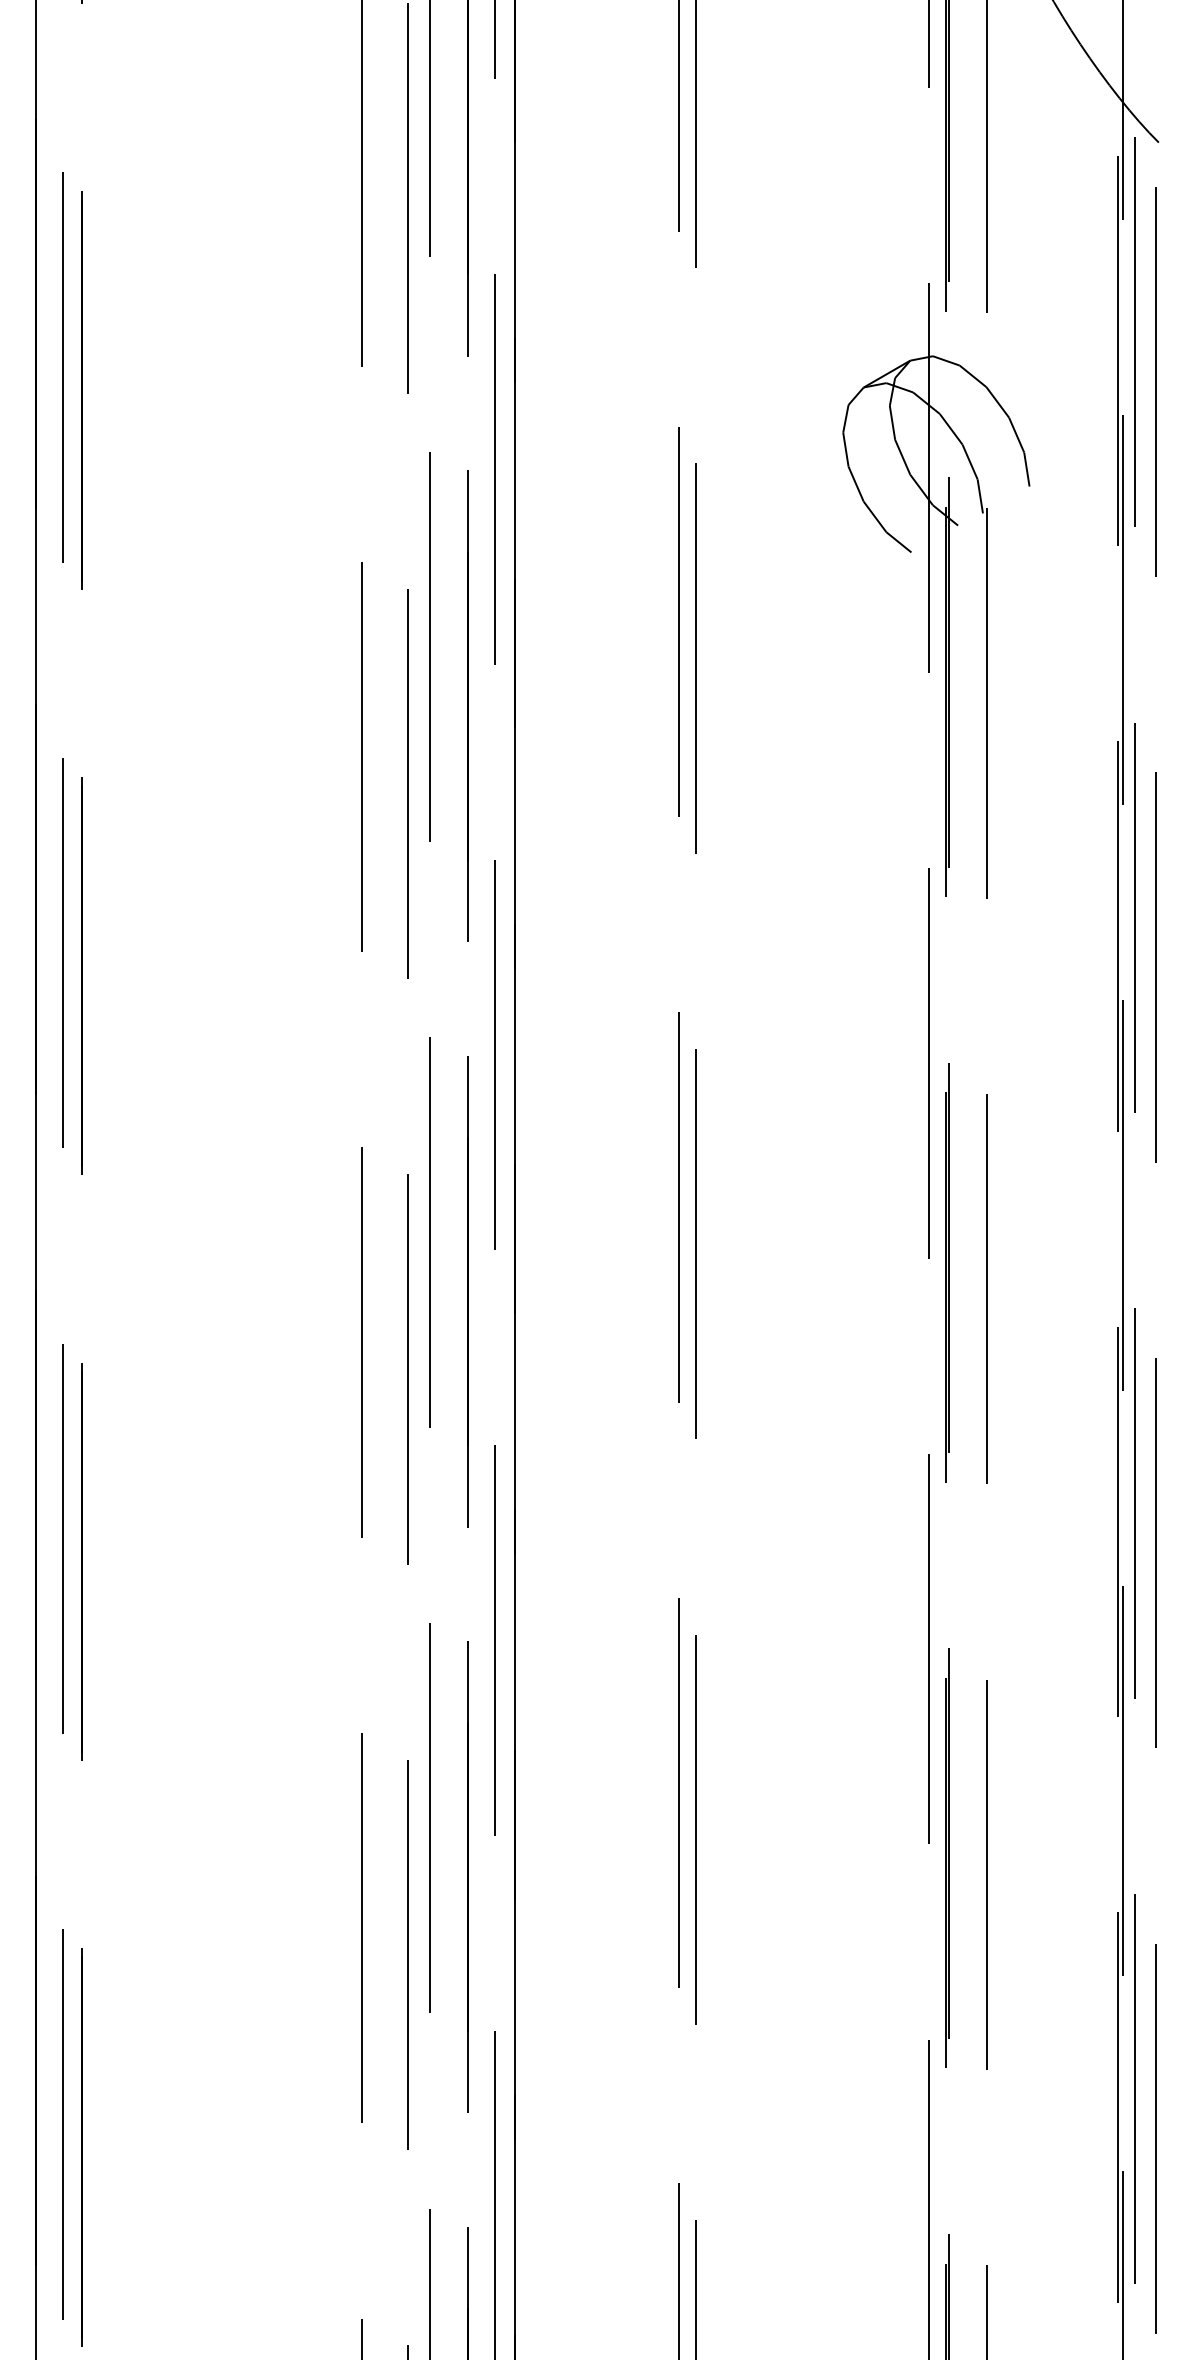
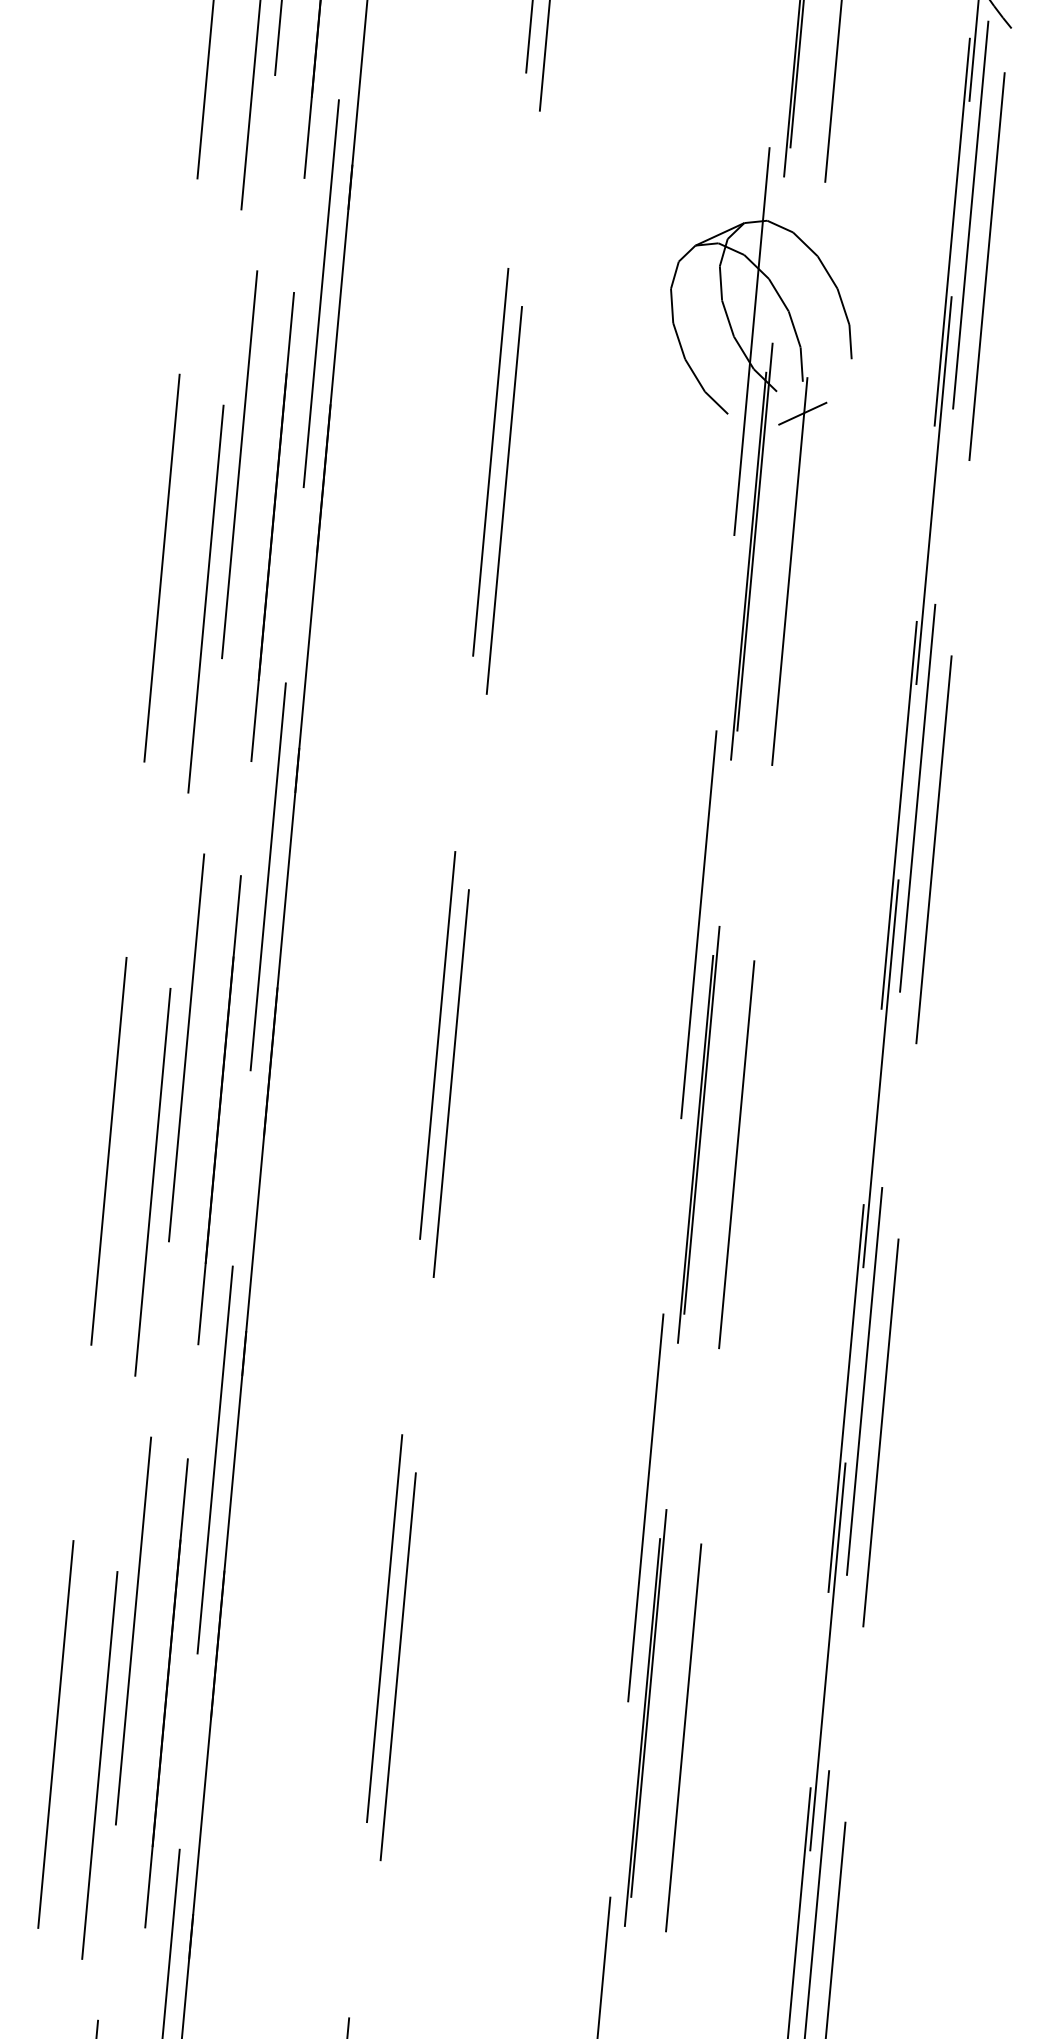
line: (985, 544) -> (802, 412), added

